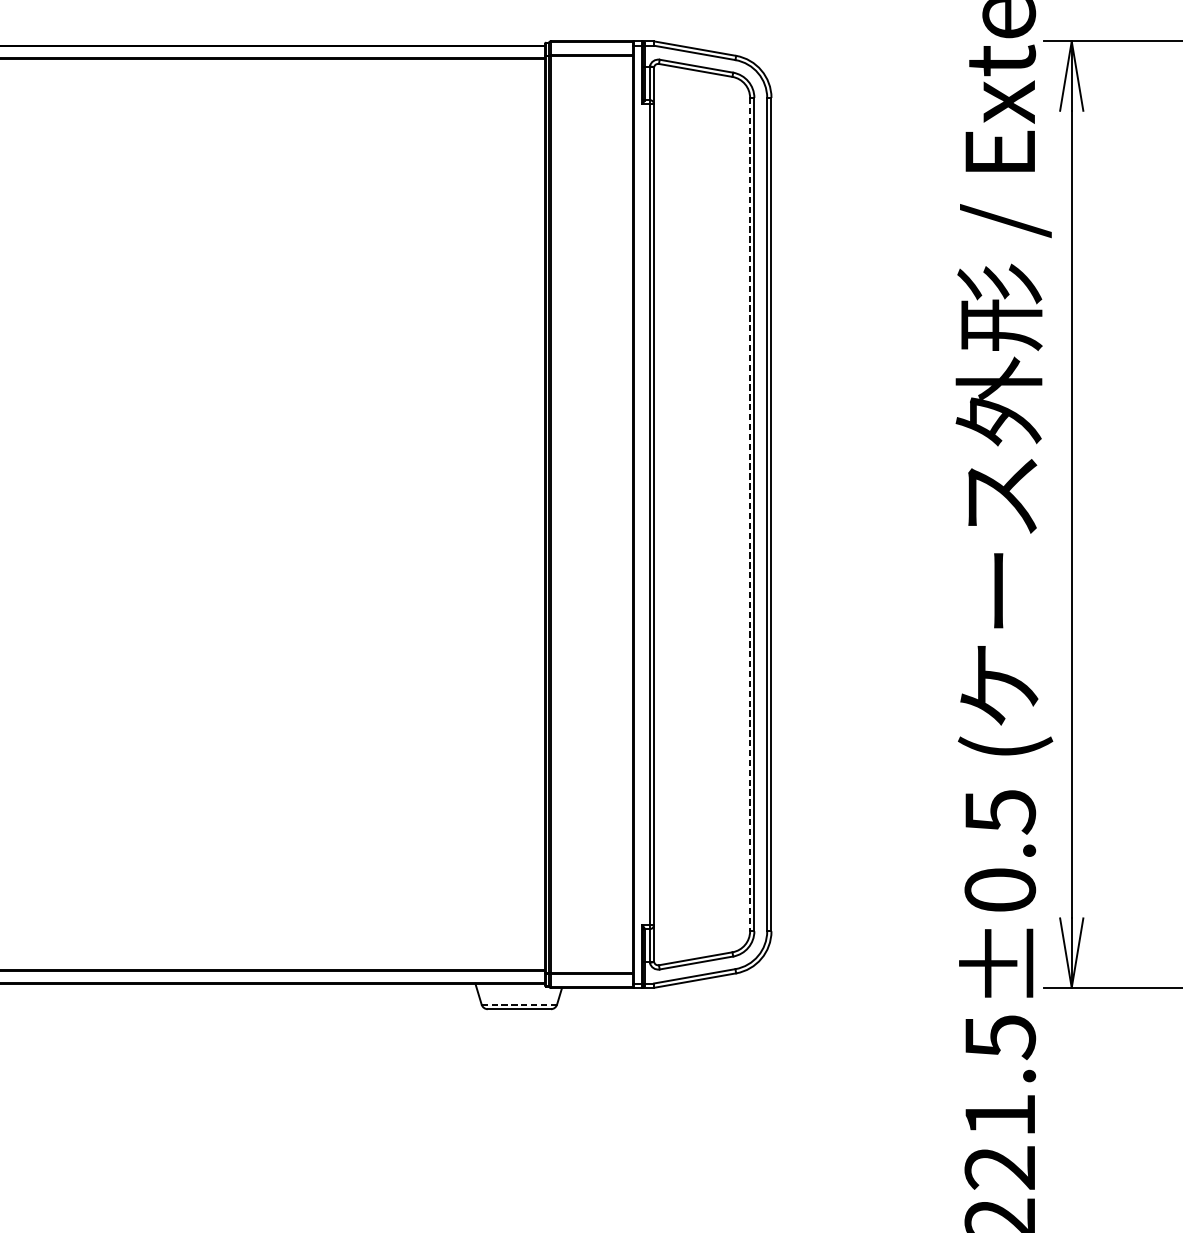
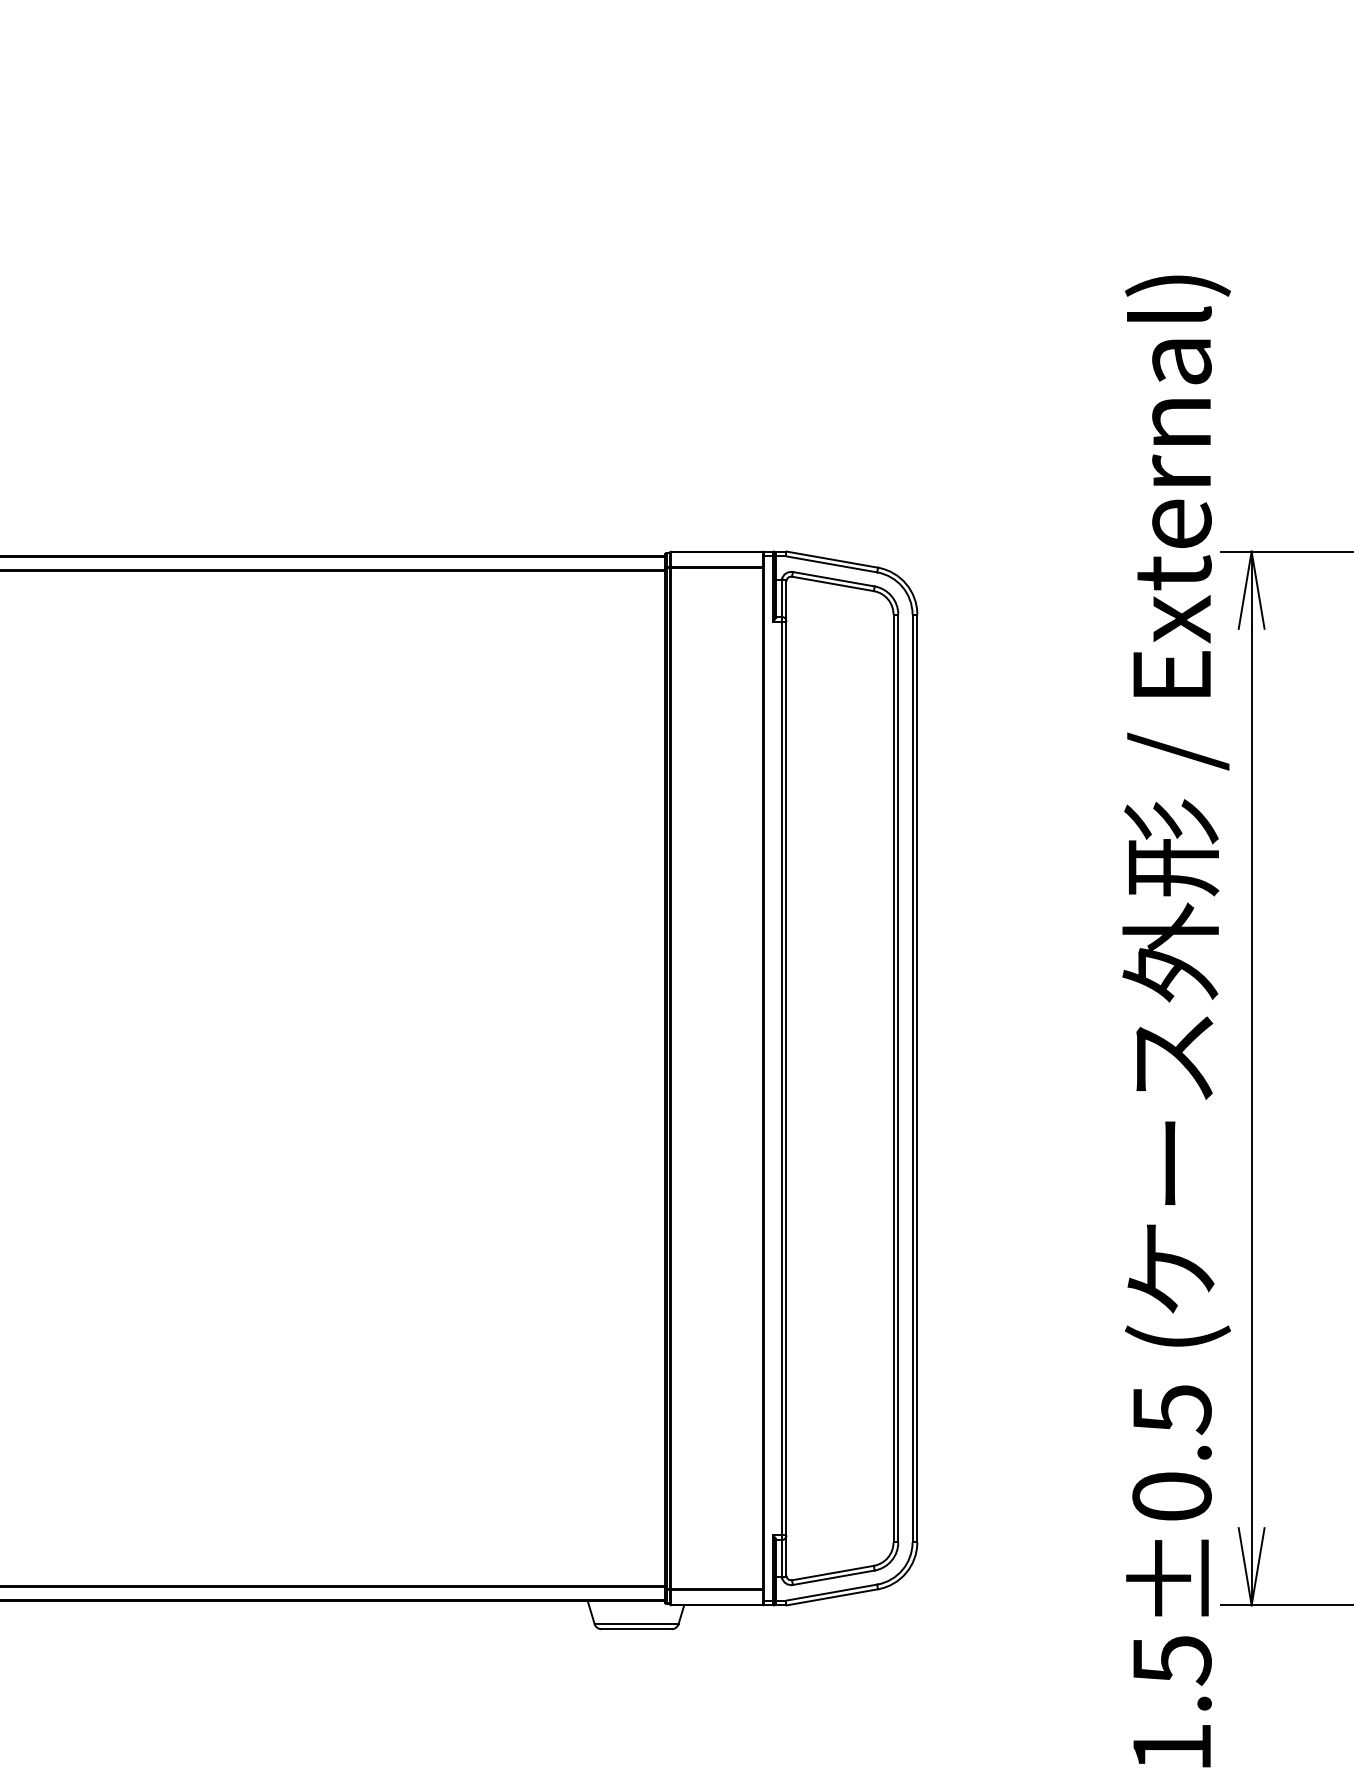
line: (750, 514) -> (893, 1078), dashed -> solid
line: (519, 1004) -> (636, 1624), dashed -> solid

